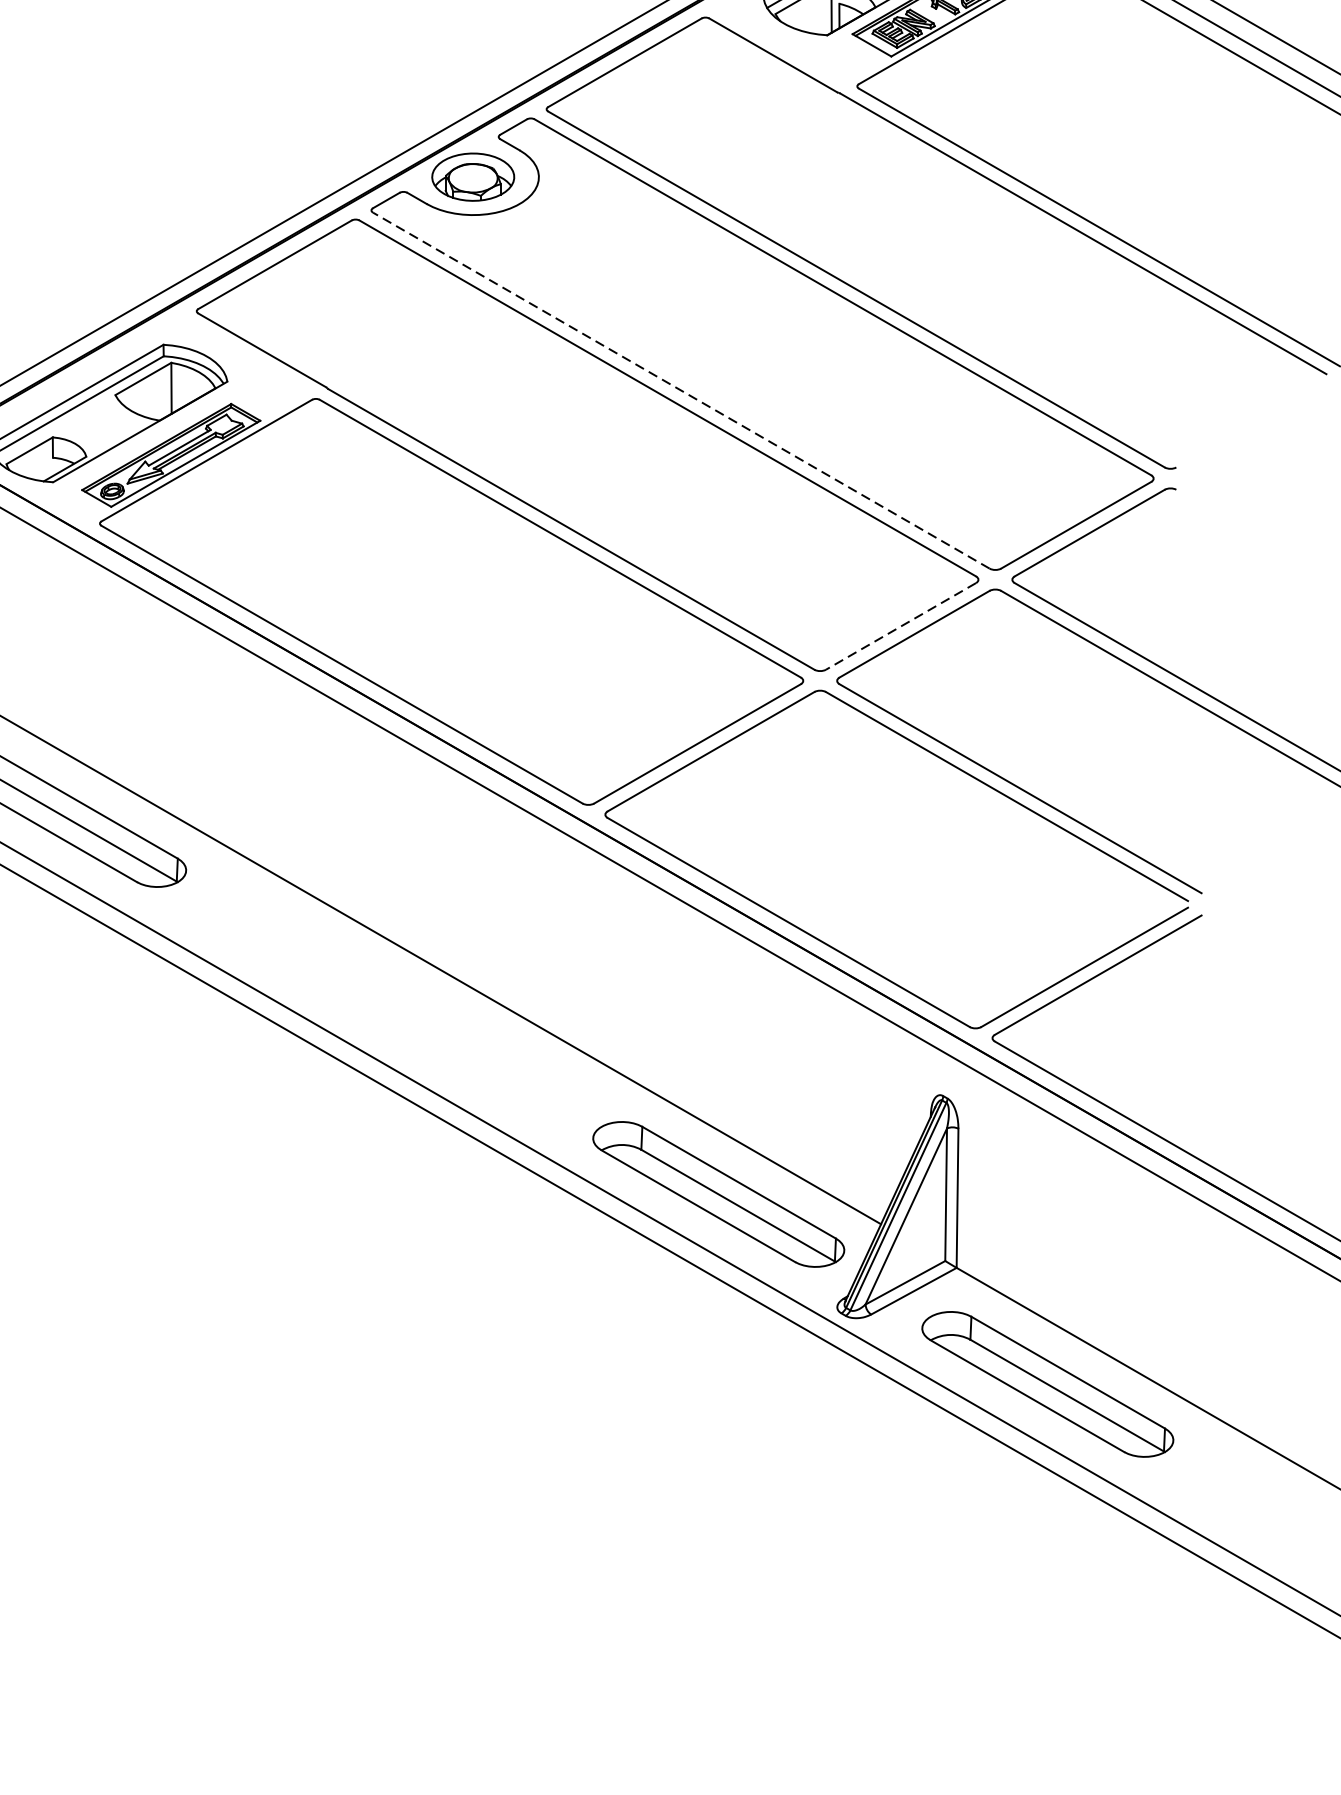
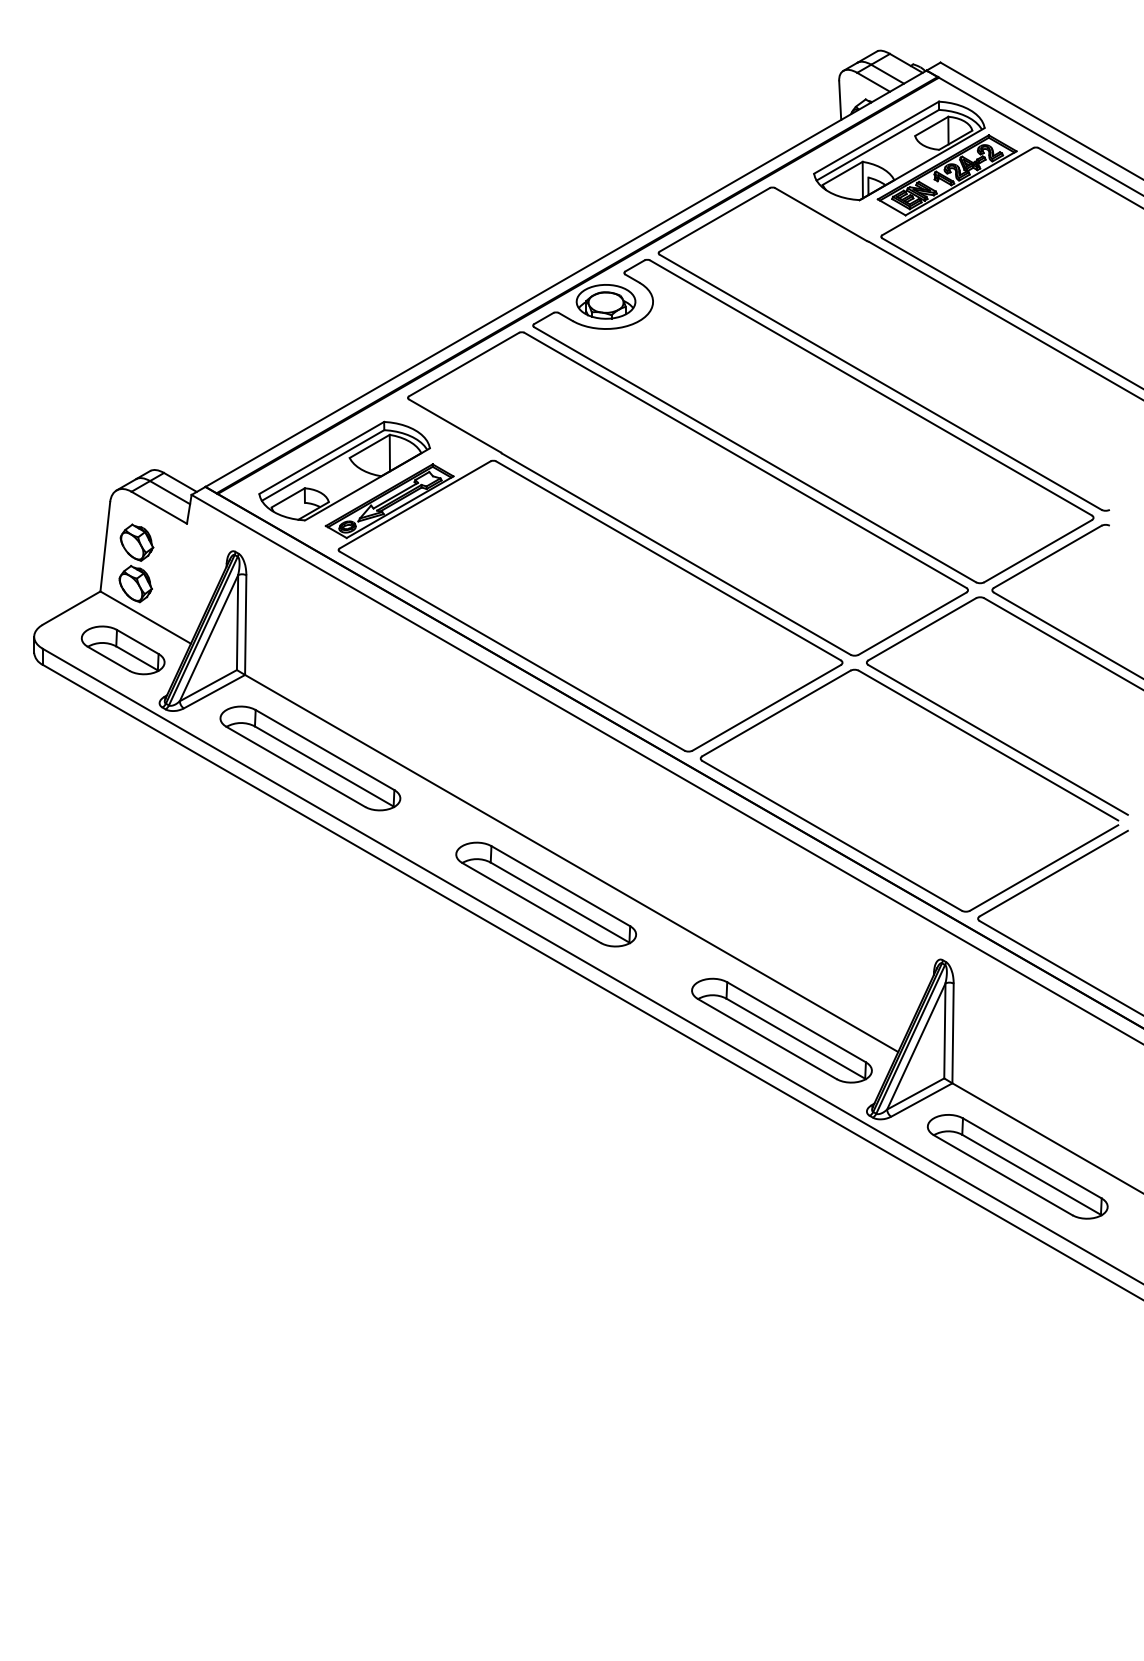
line: (680, 390) -> (754, 454), dashed -> solid
line: (900, 626) -> (912, 623), dashed -> solid
part: (388, 1004) -> (545, 894), added

